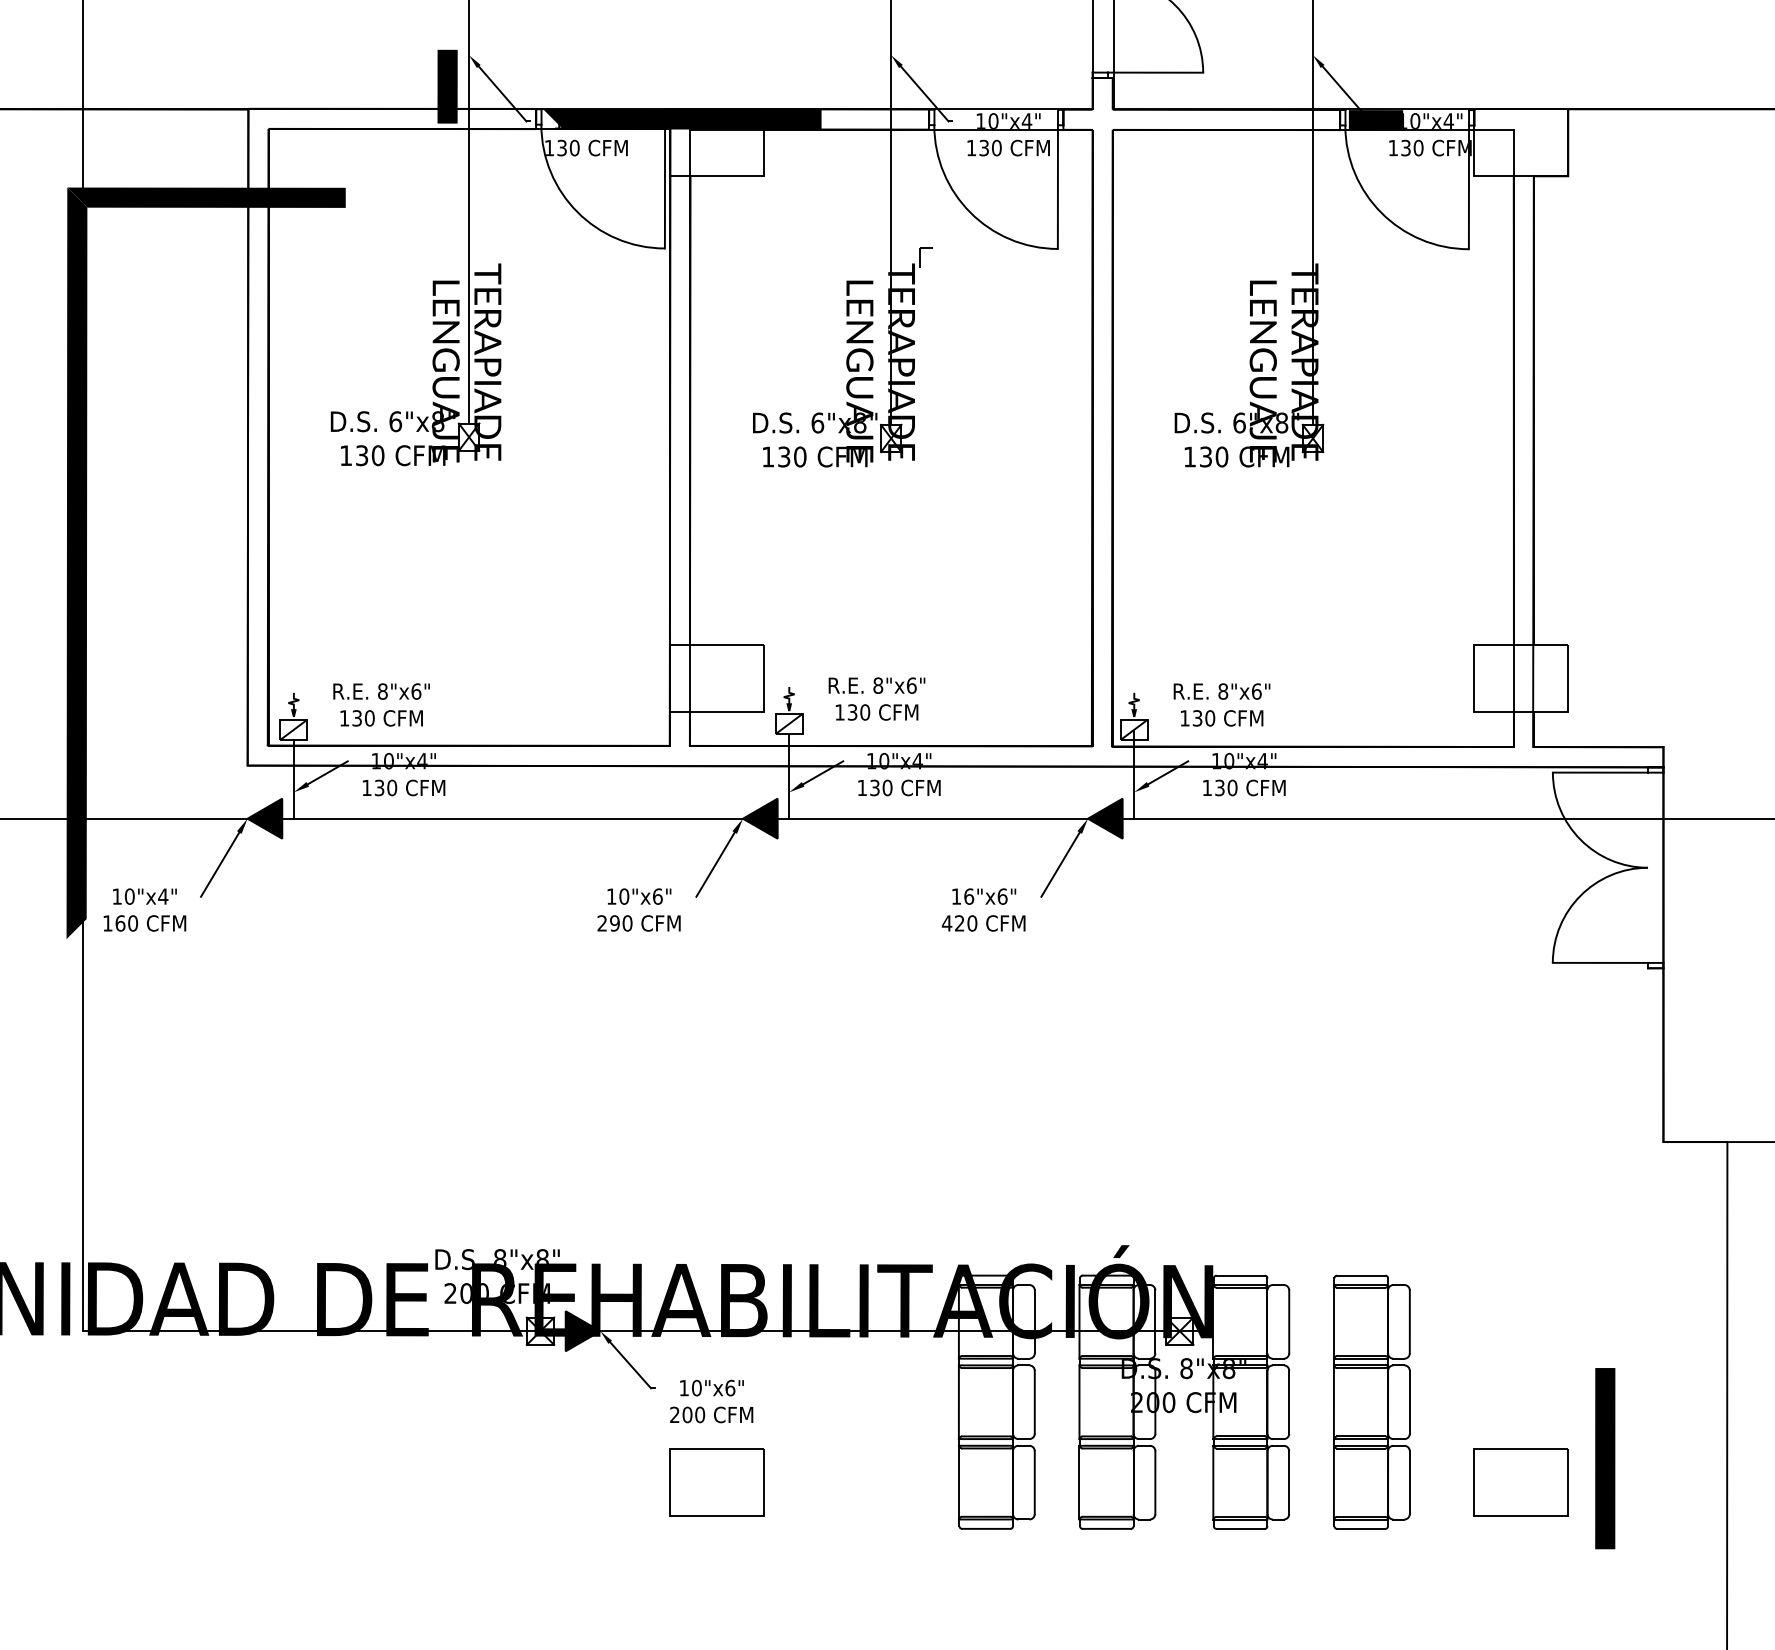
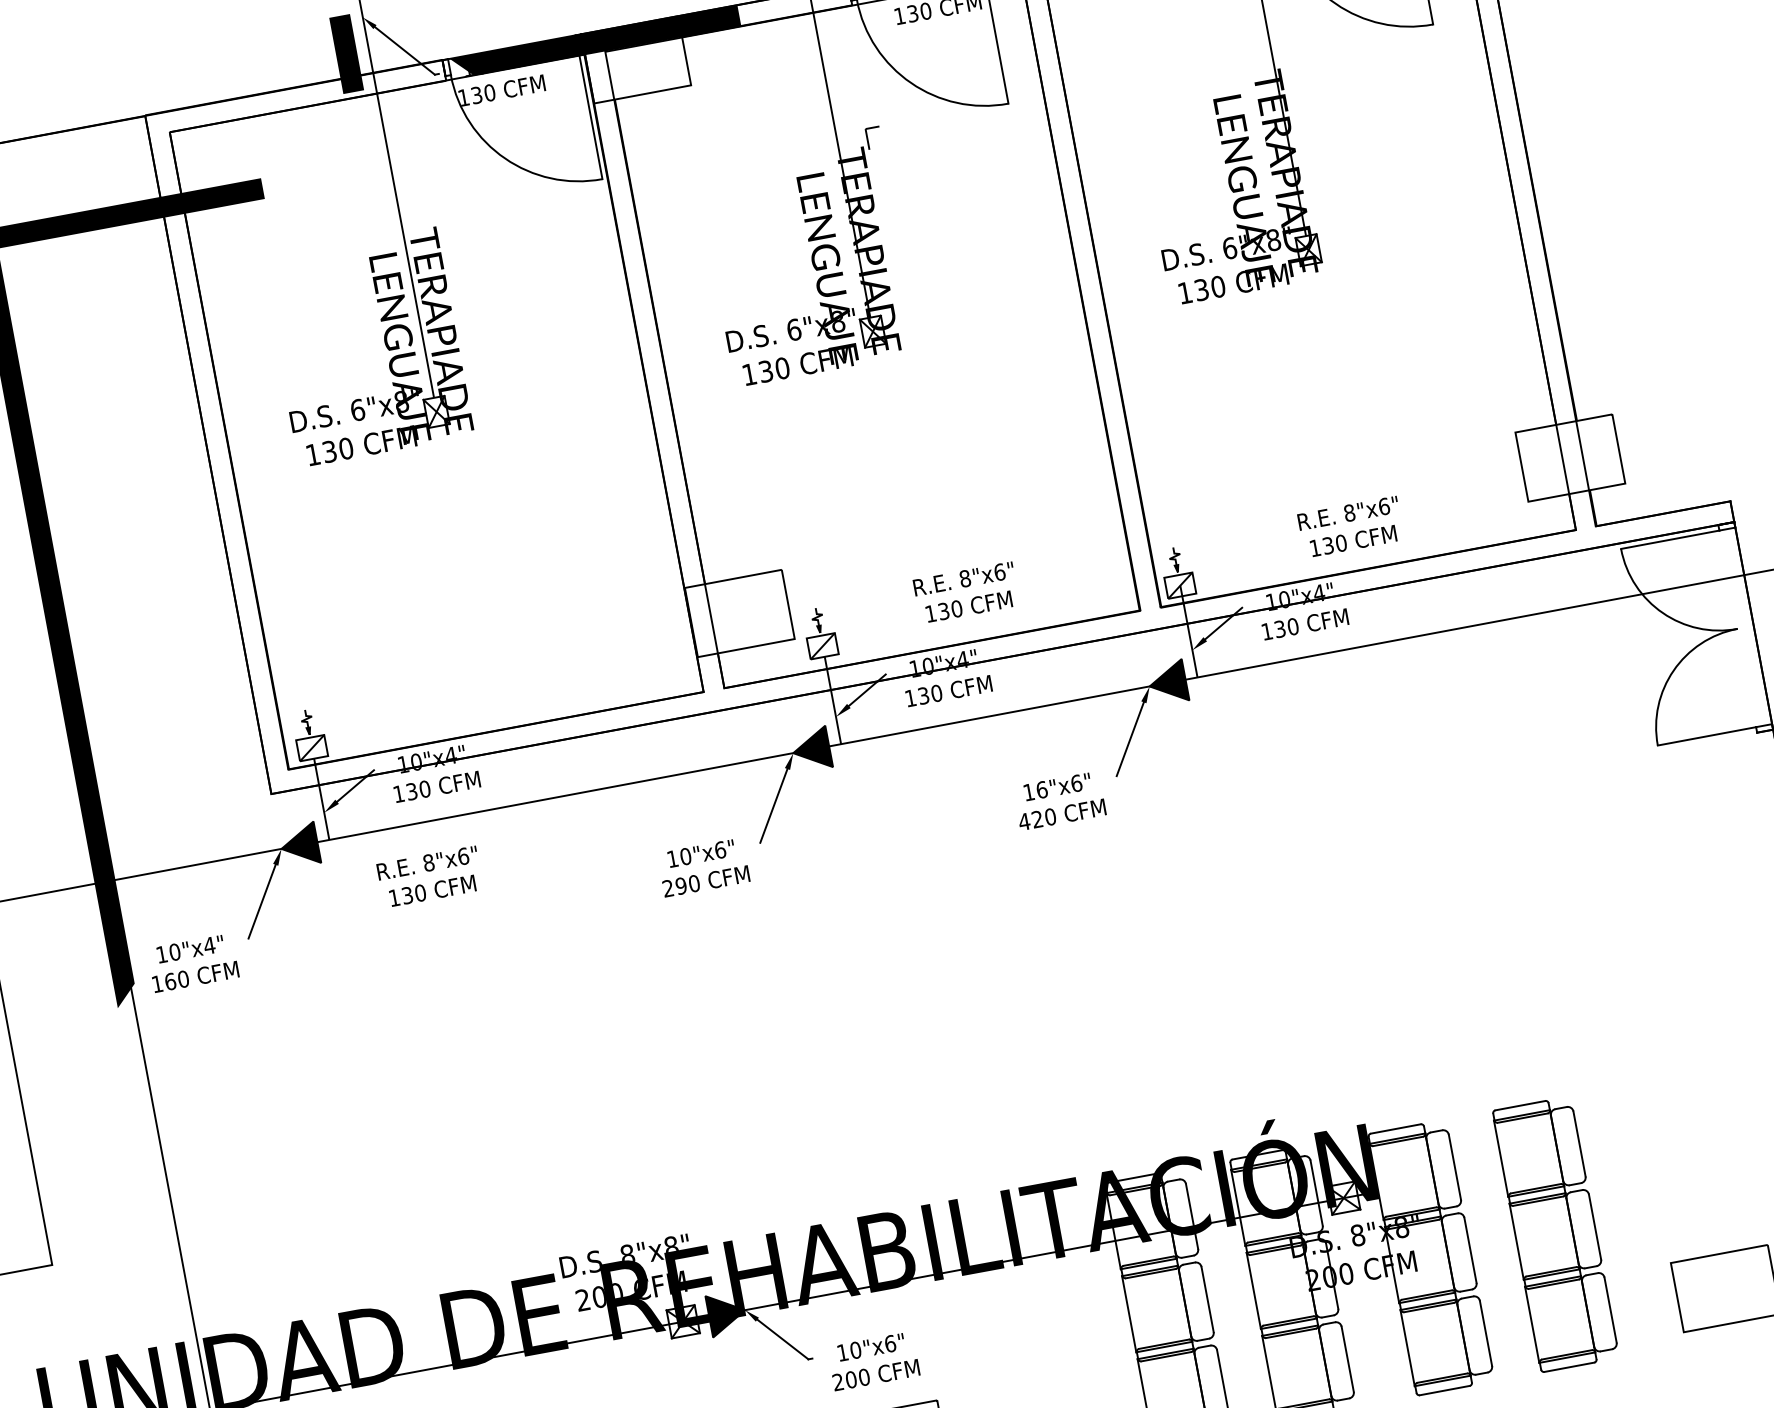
text: (876, 698) -> (965, 592), moved
text: (381, 704) -> (429, 876), moved
text: (1221, 704) -> (1350, 526), moved

